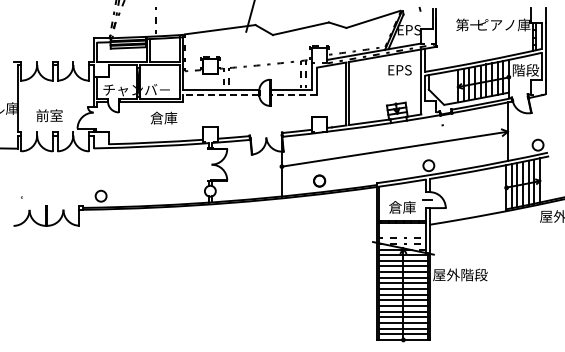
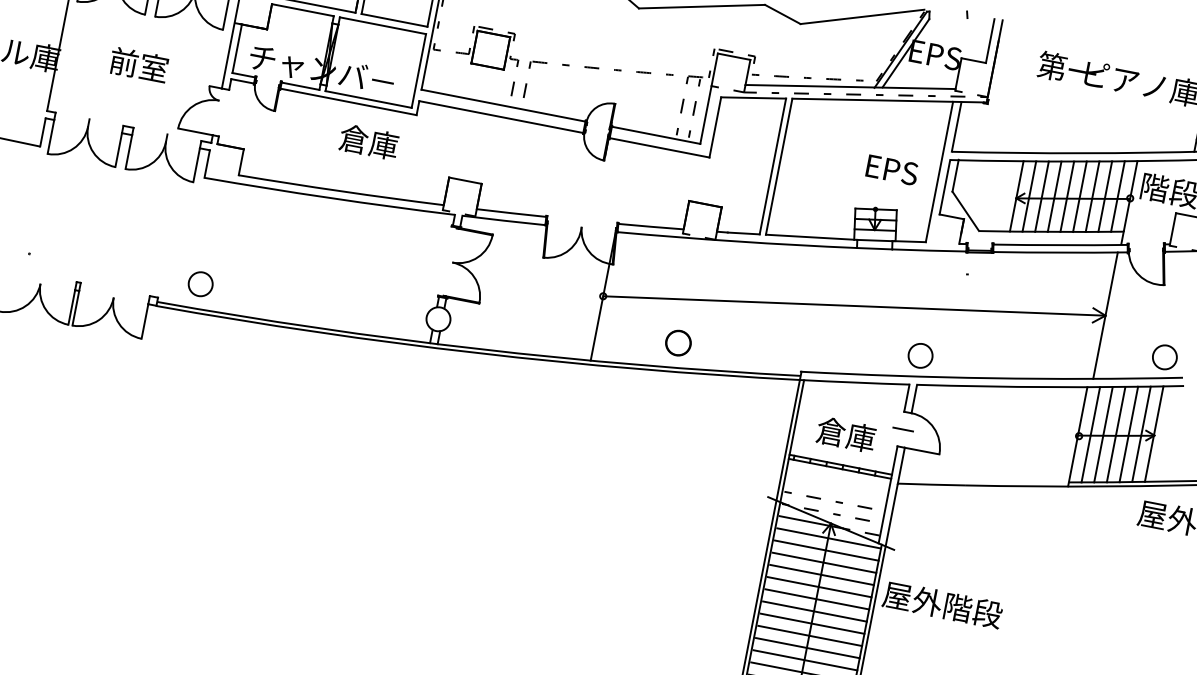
text: (399, 70) -> (890, 170), moved
line: (220, 95) -> (500, 116), dashed -> solid
line: (293, 95) -> (658, 147), dashed -> solid
text: (49, 115) -> (138, 64), moved

